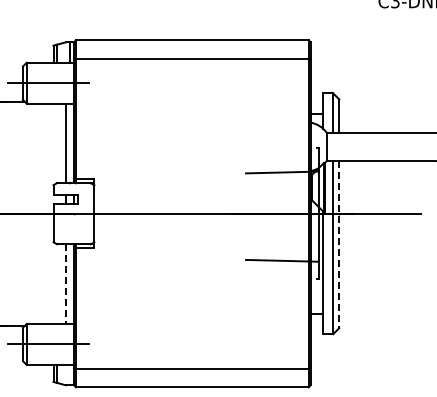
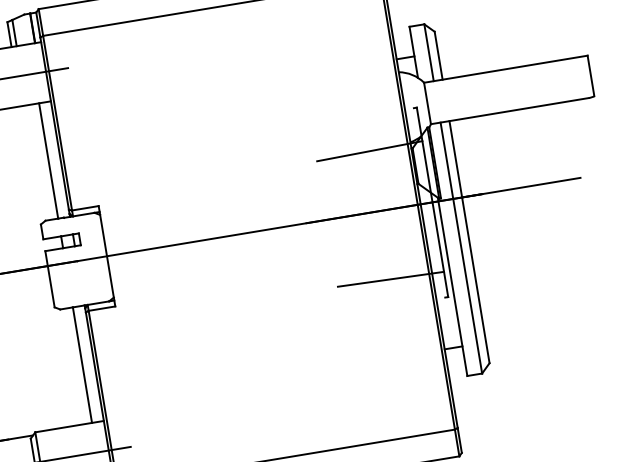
line: (339, 245) -> (469, 243), dashed -> solid
line: (65, 284) -> (82, 365), dashed -> solid

